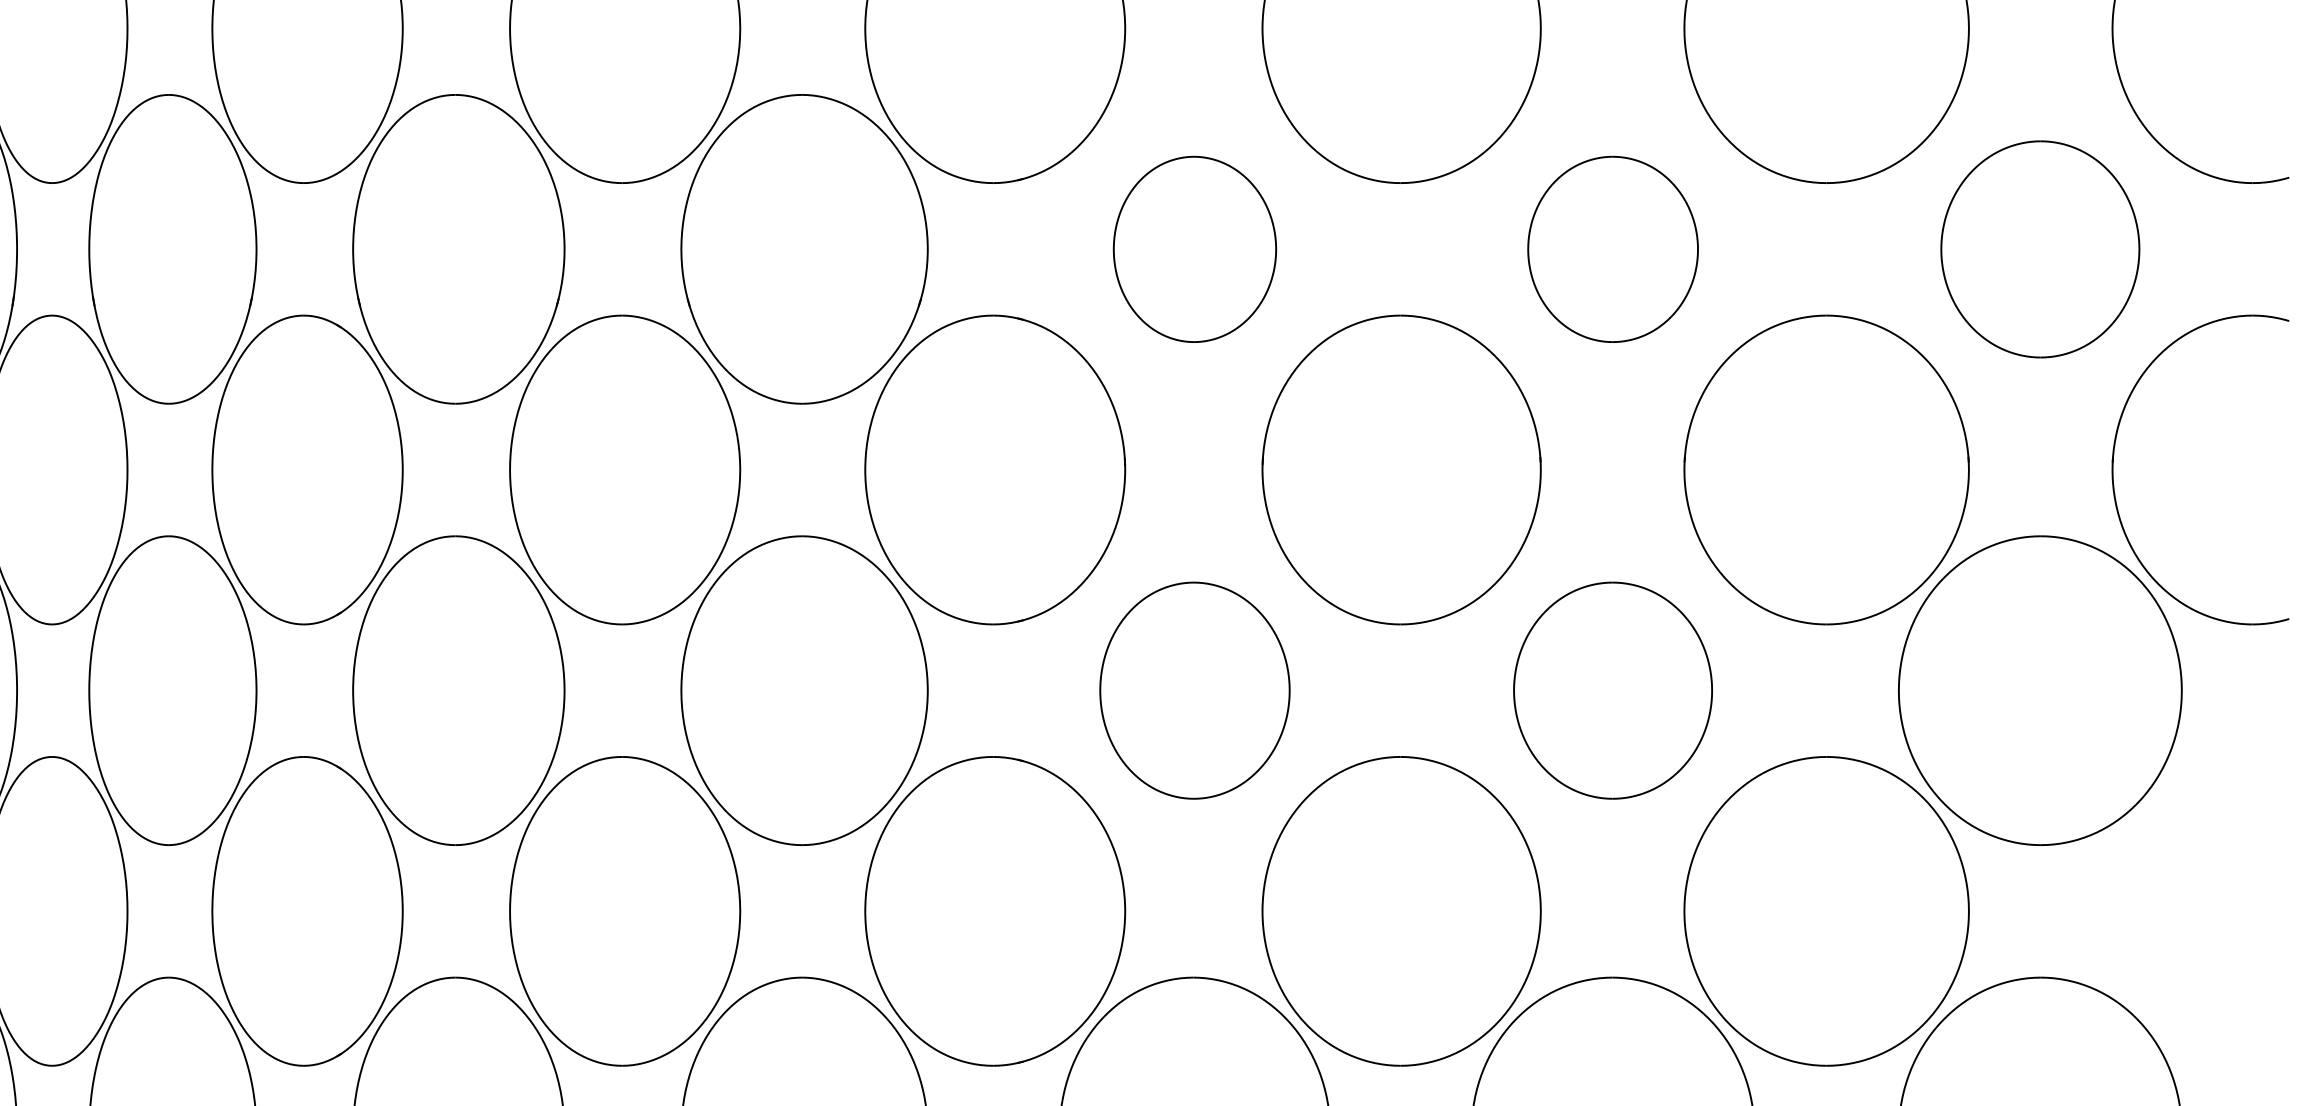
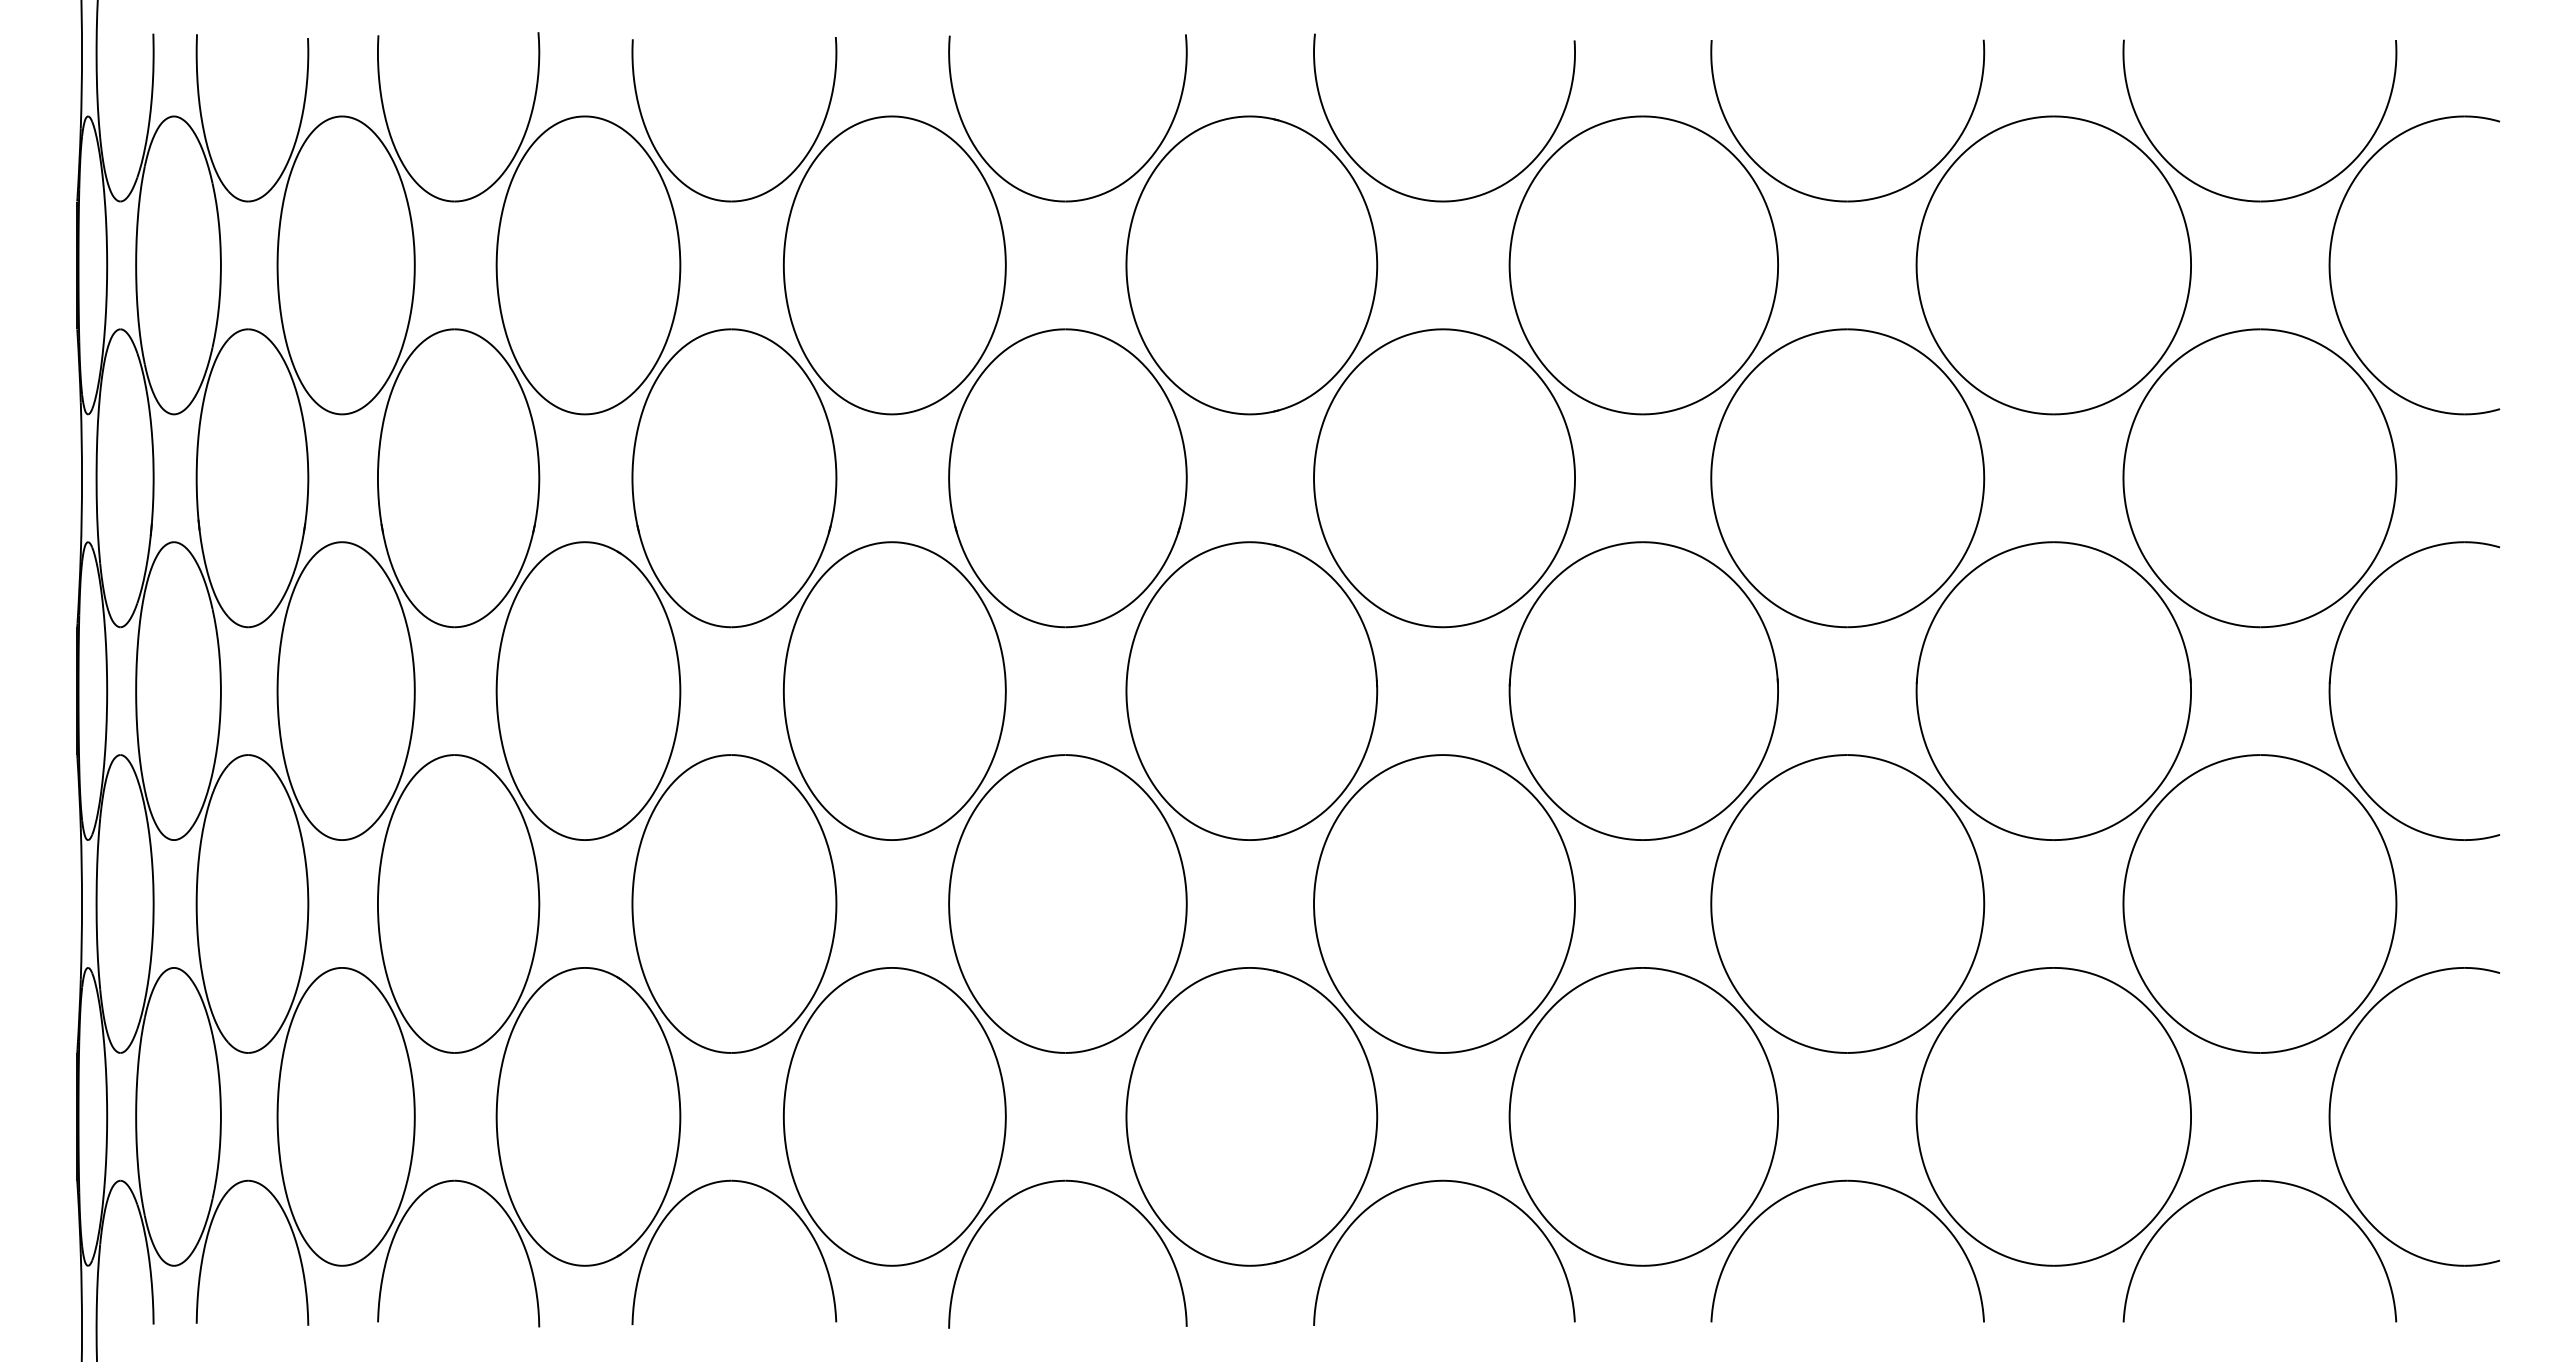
part: (1194, 249) -> (1444, 478), size x1.67
part: (1612, 249) -> (1847, 478), size x1.67
part: (2039, 249) -> (2259, 478), size x1.43
part: (1194, 690) -> (1444, 903), size x1.43
part: (1612, 690) -> (1847, 903), size x1.43
part: (2113, 910) -> (2330, 1116), added

